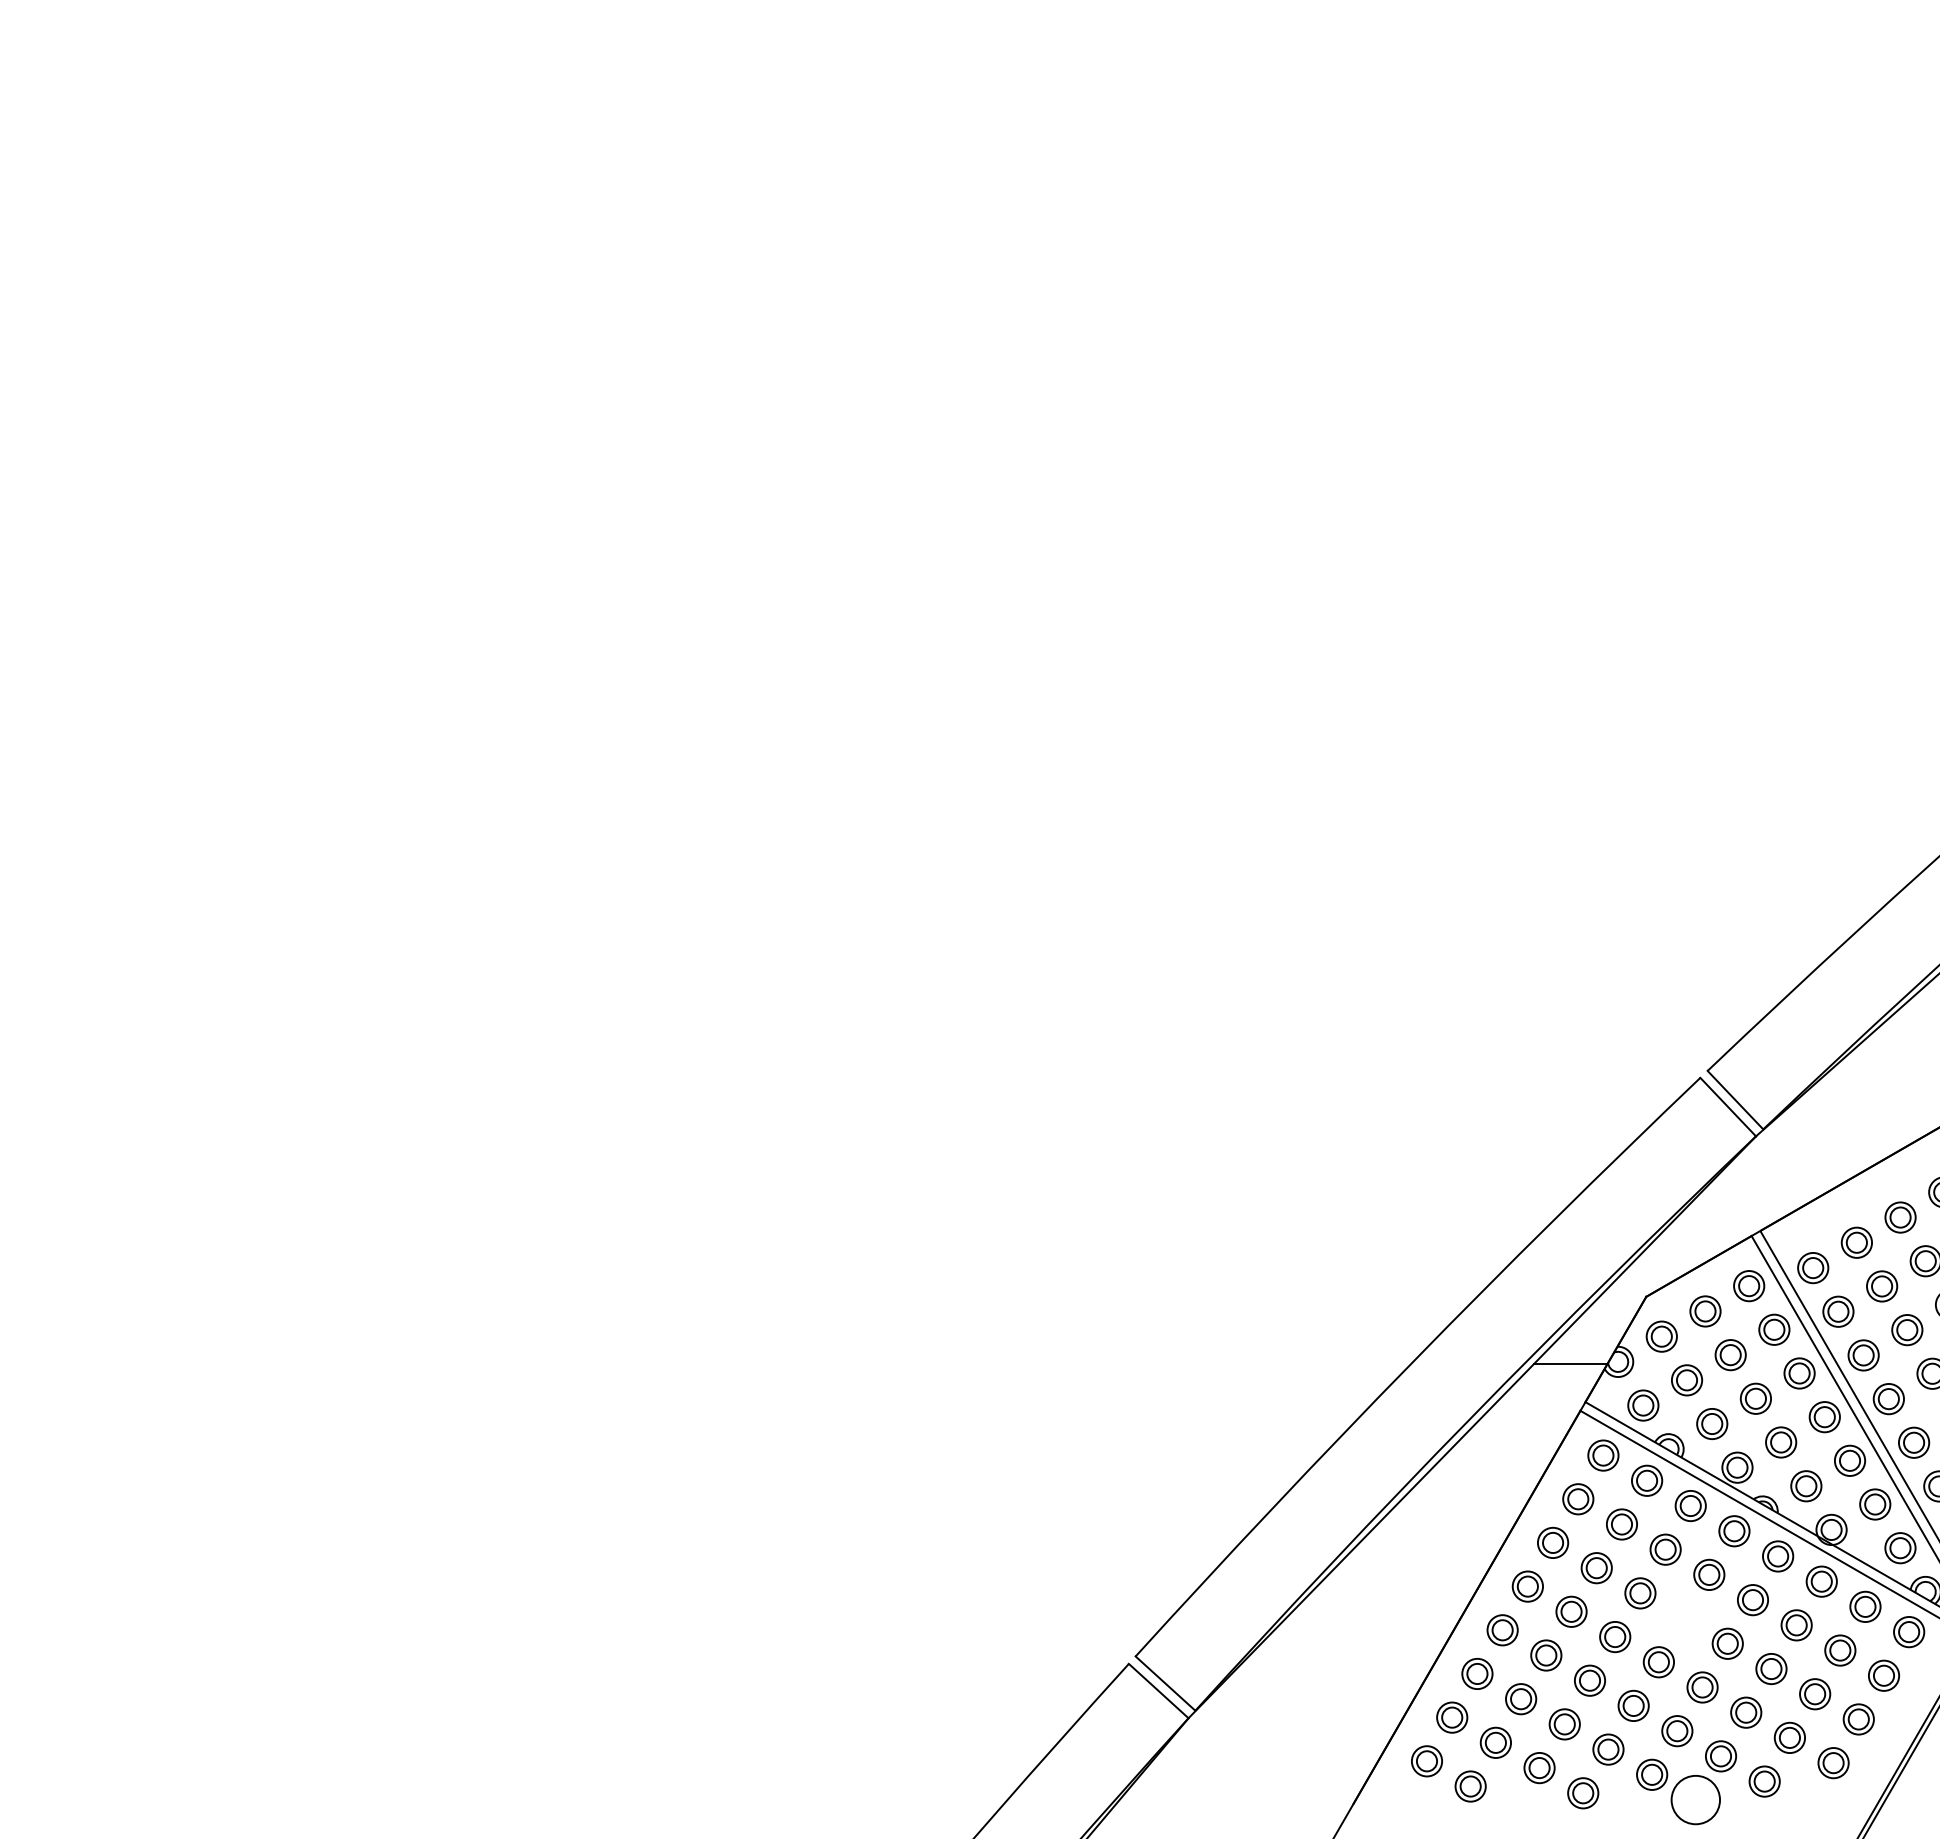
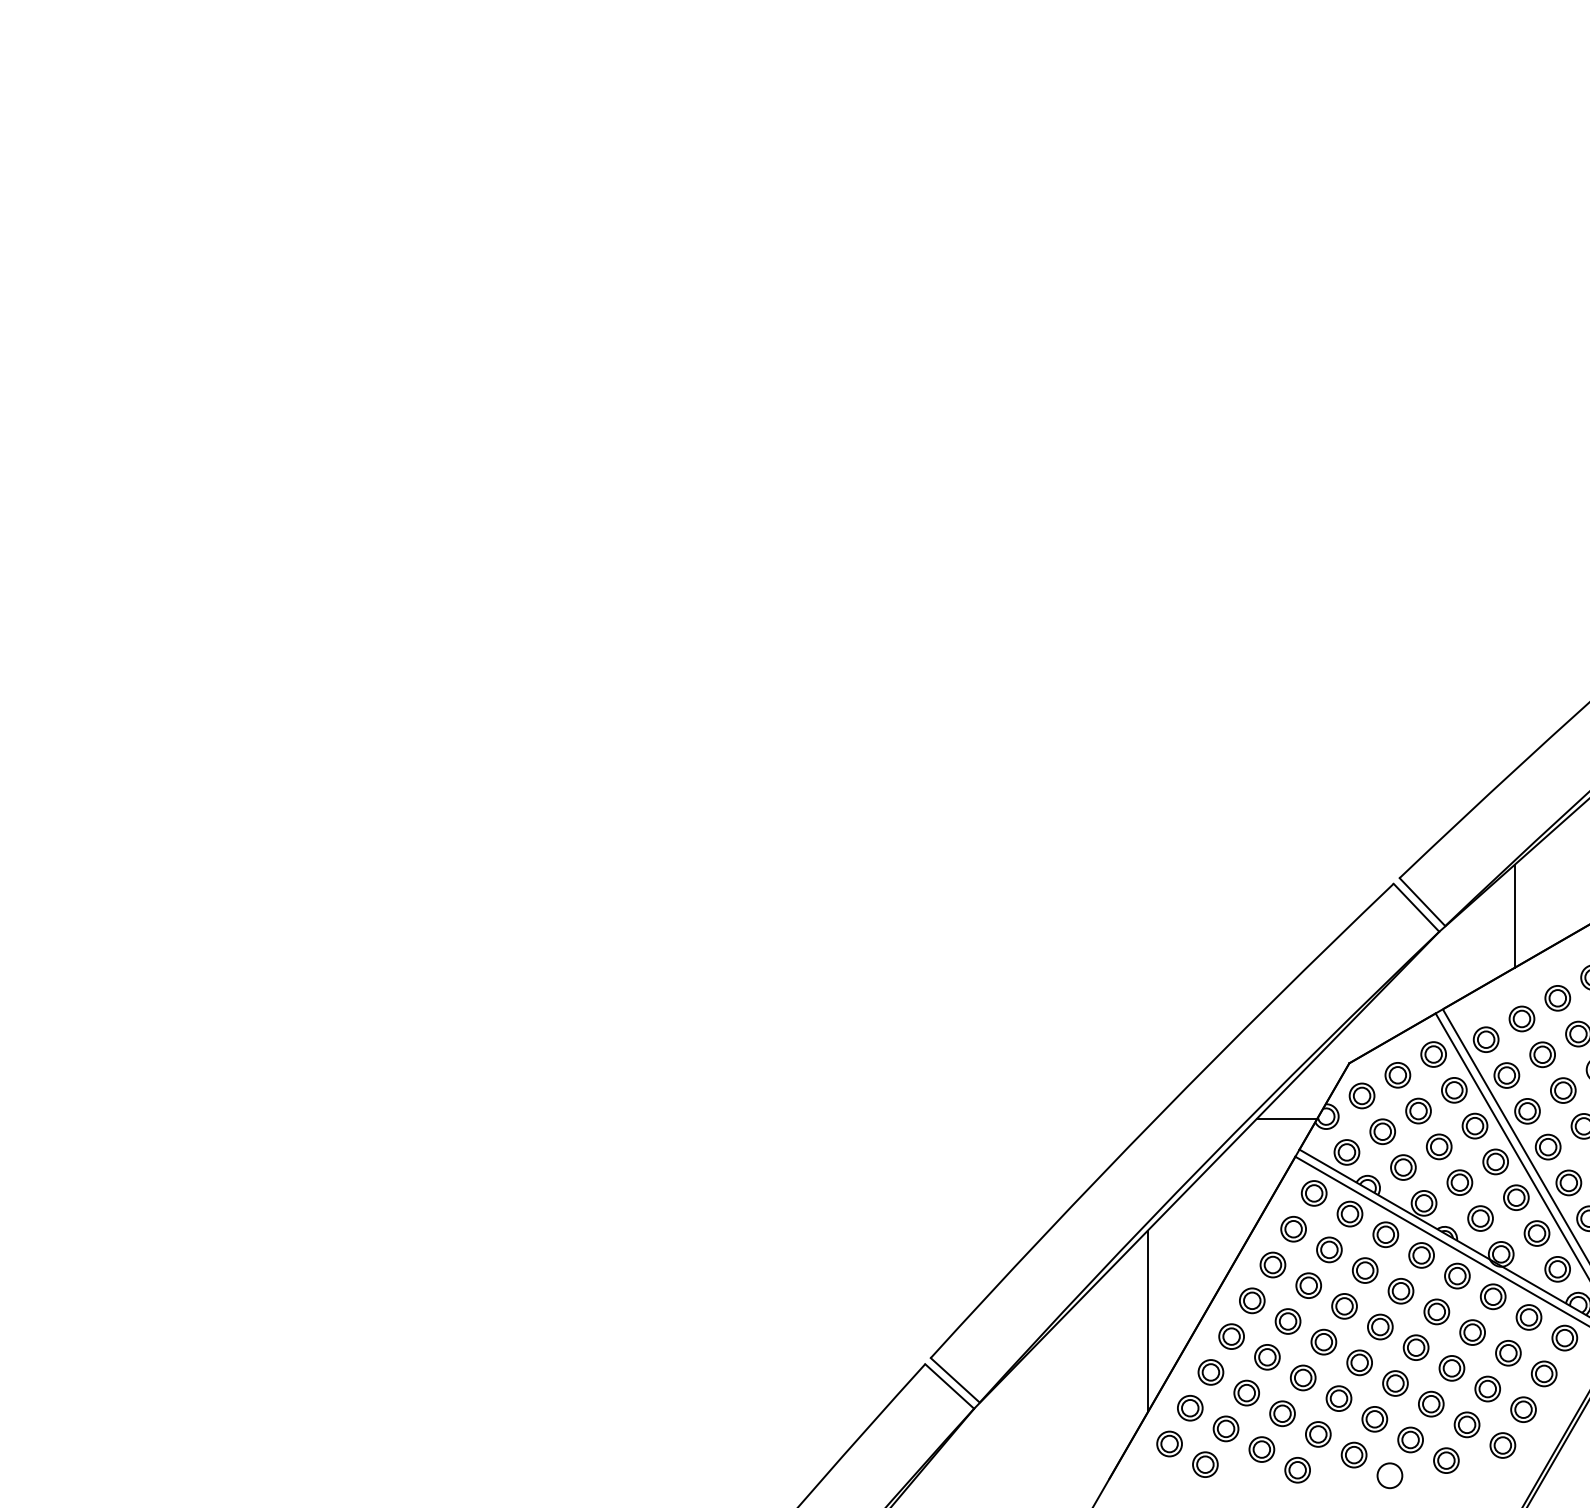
line: (1848, 1117) -> (1515, 916), added
line: (1400, 1611) -> (1147, 1321), added
part: (1684, 1618) -> (1380, 1326), added
circle: (1695, 1799) -> (1389, 1475), size x0.62

